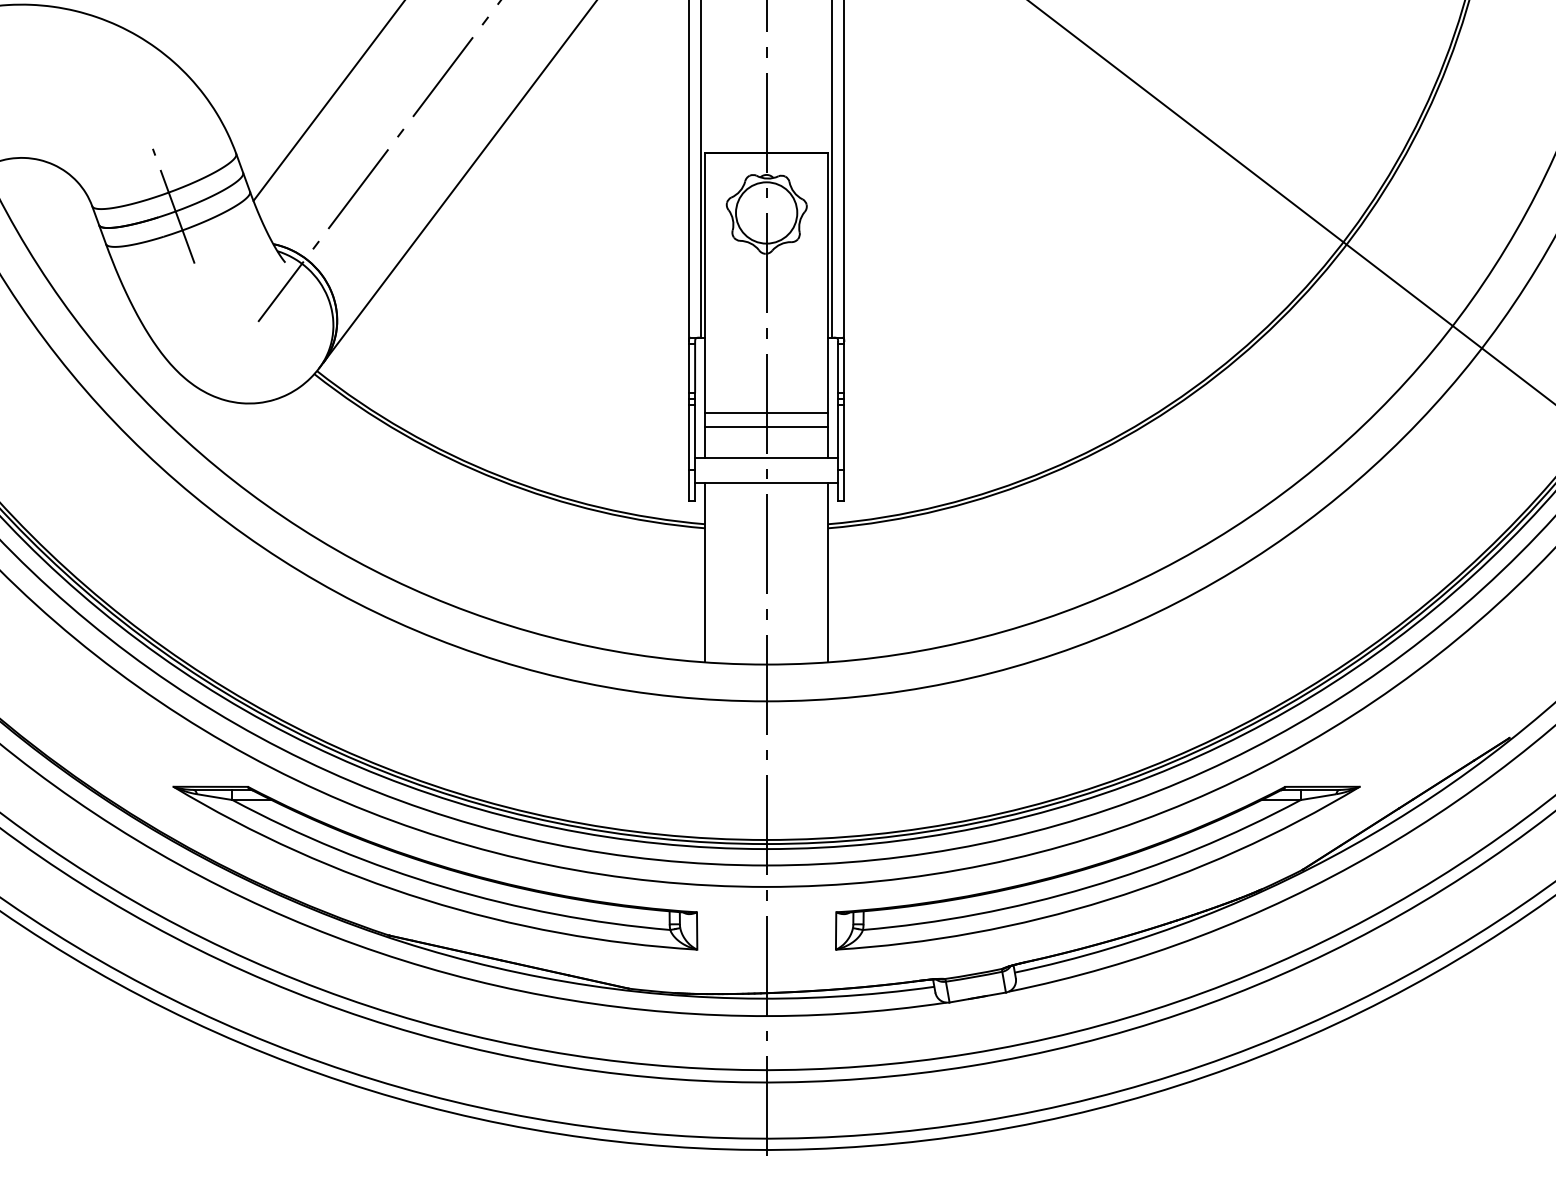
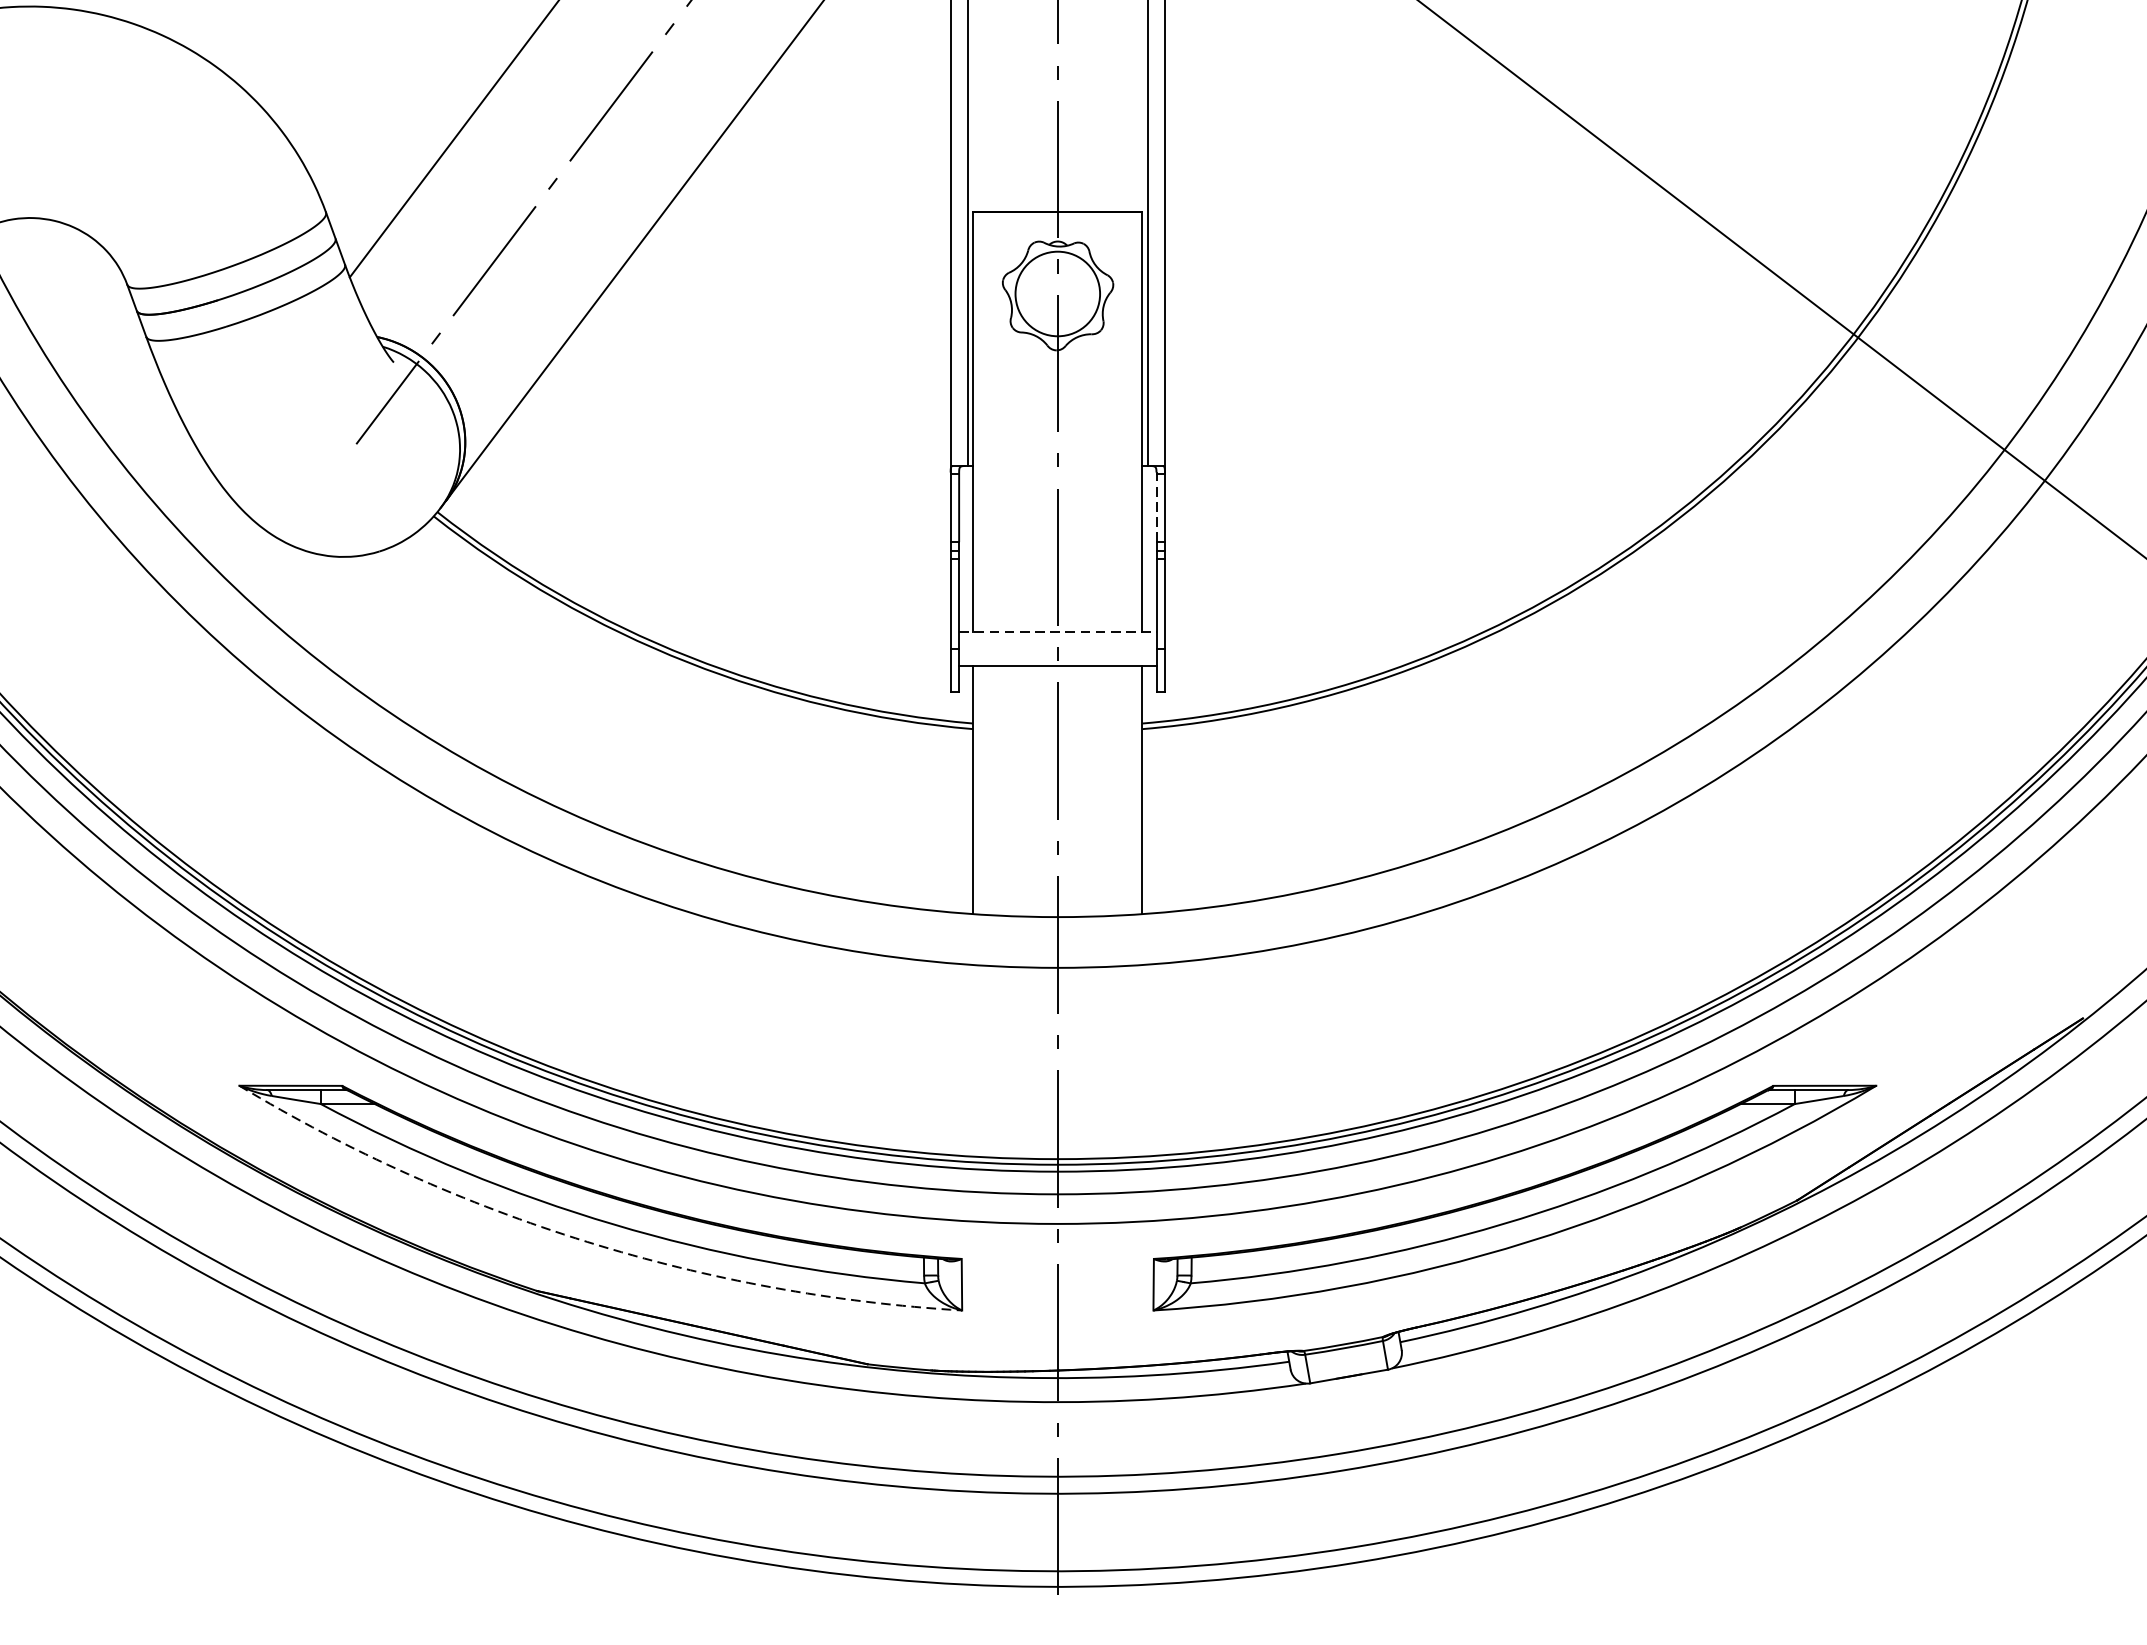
line: (173, 205) -> (239, 283), removed
line: (838, 368) -> (1156, 508), solid -> dashed
line: (766, 412) -> (1057, 569), removed
line: (766, 427) -> (1057, 590), removed
line: (766, 458) -> (1057, 632), solid -> dashed
arc: (425, 899) -> (587, 1241), solid -> dashed

